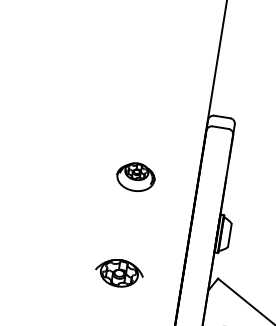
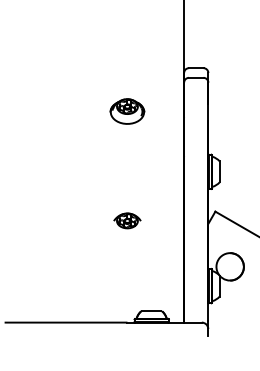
part: (136, 177) -> (127, 111), moved
part: (119, 272) -> (127, 220), size x0.62

